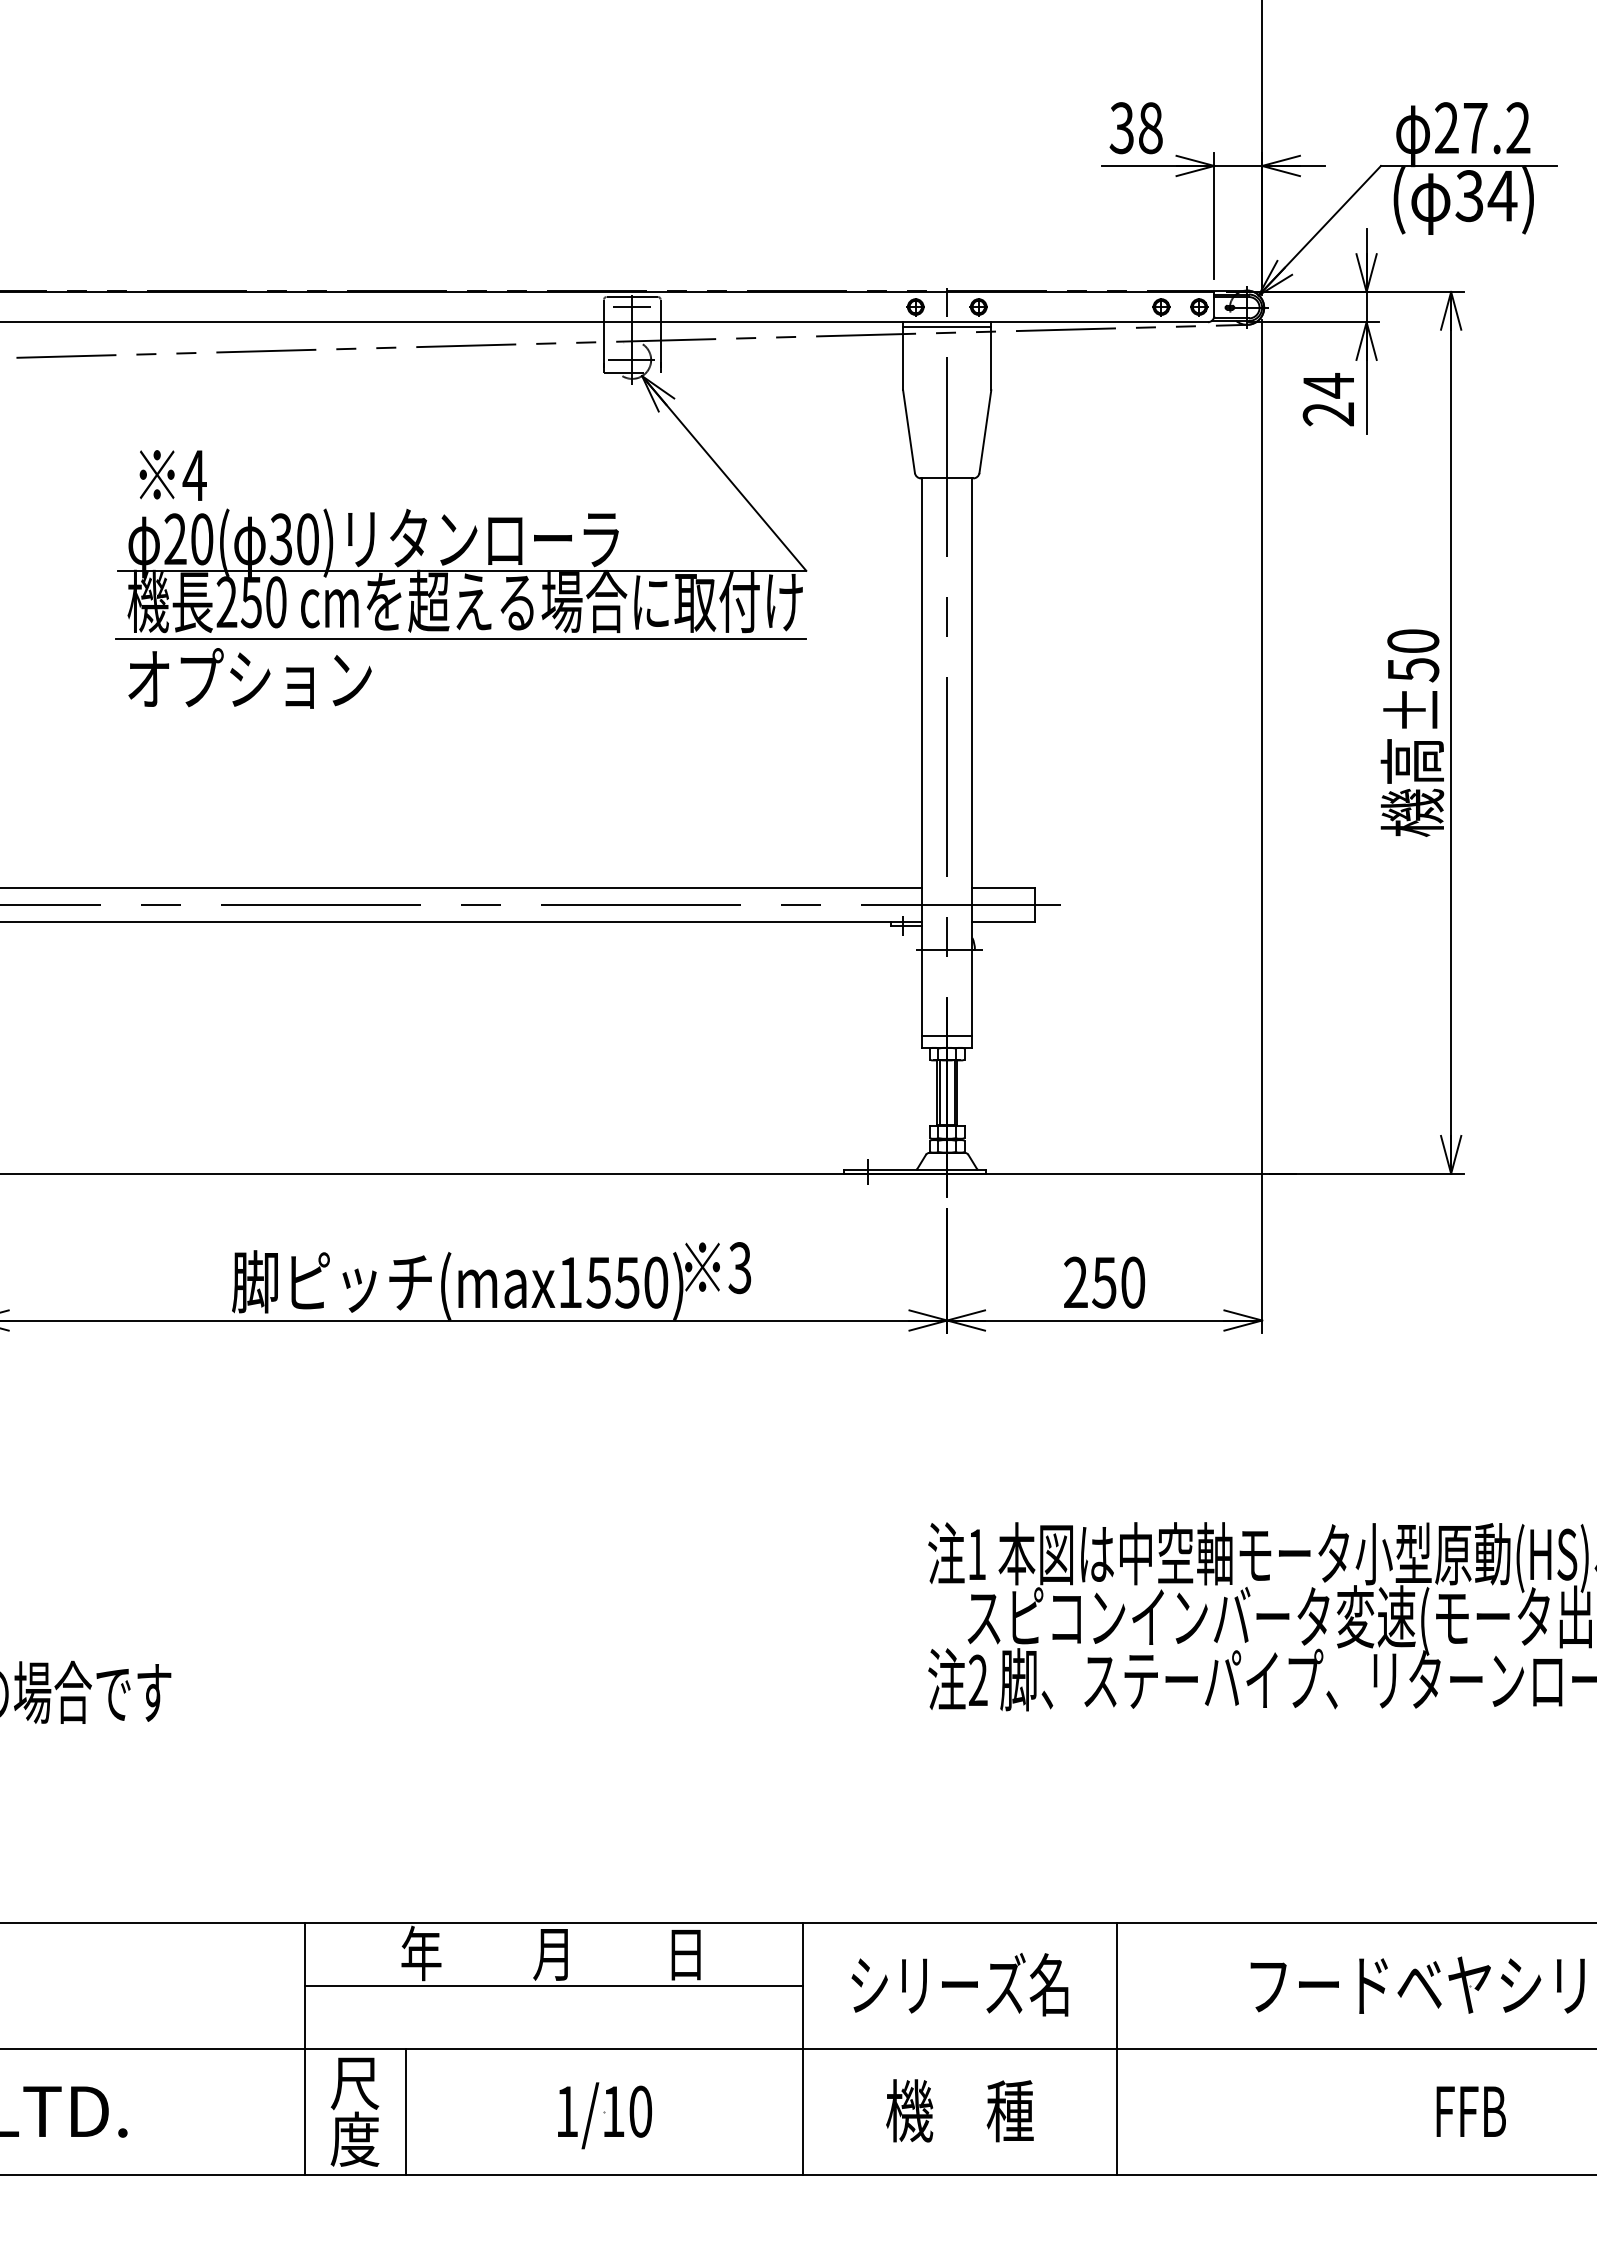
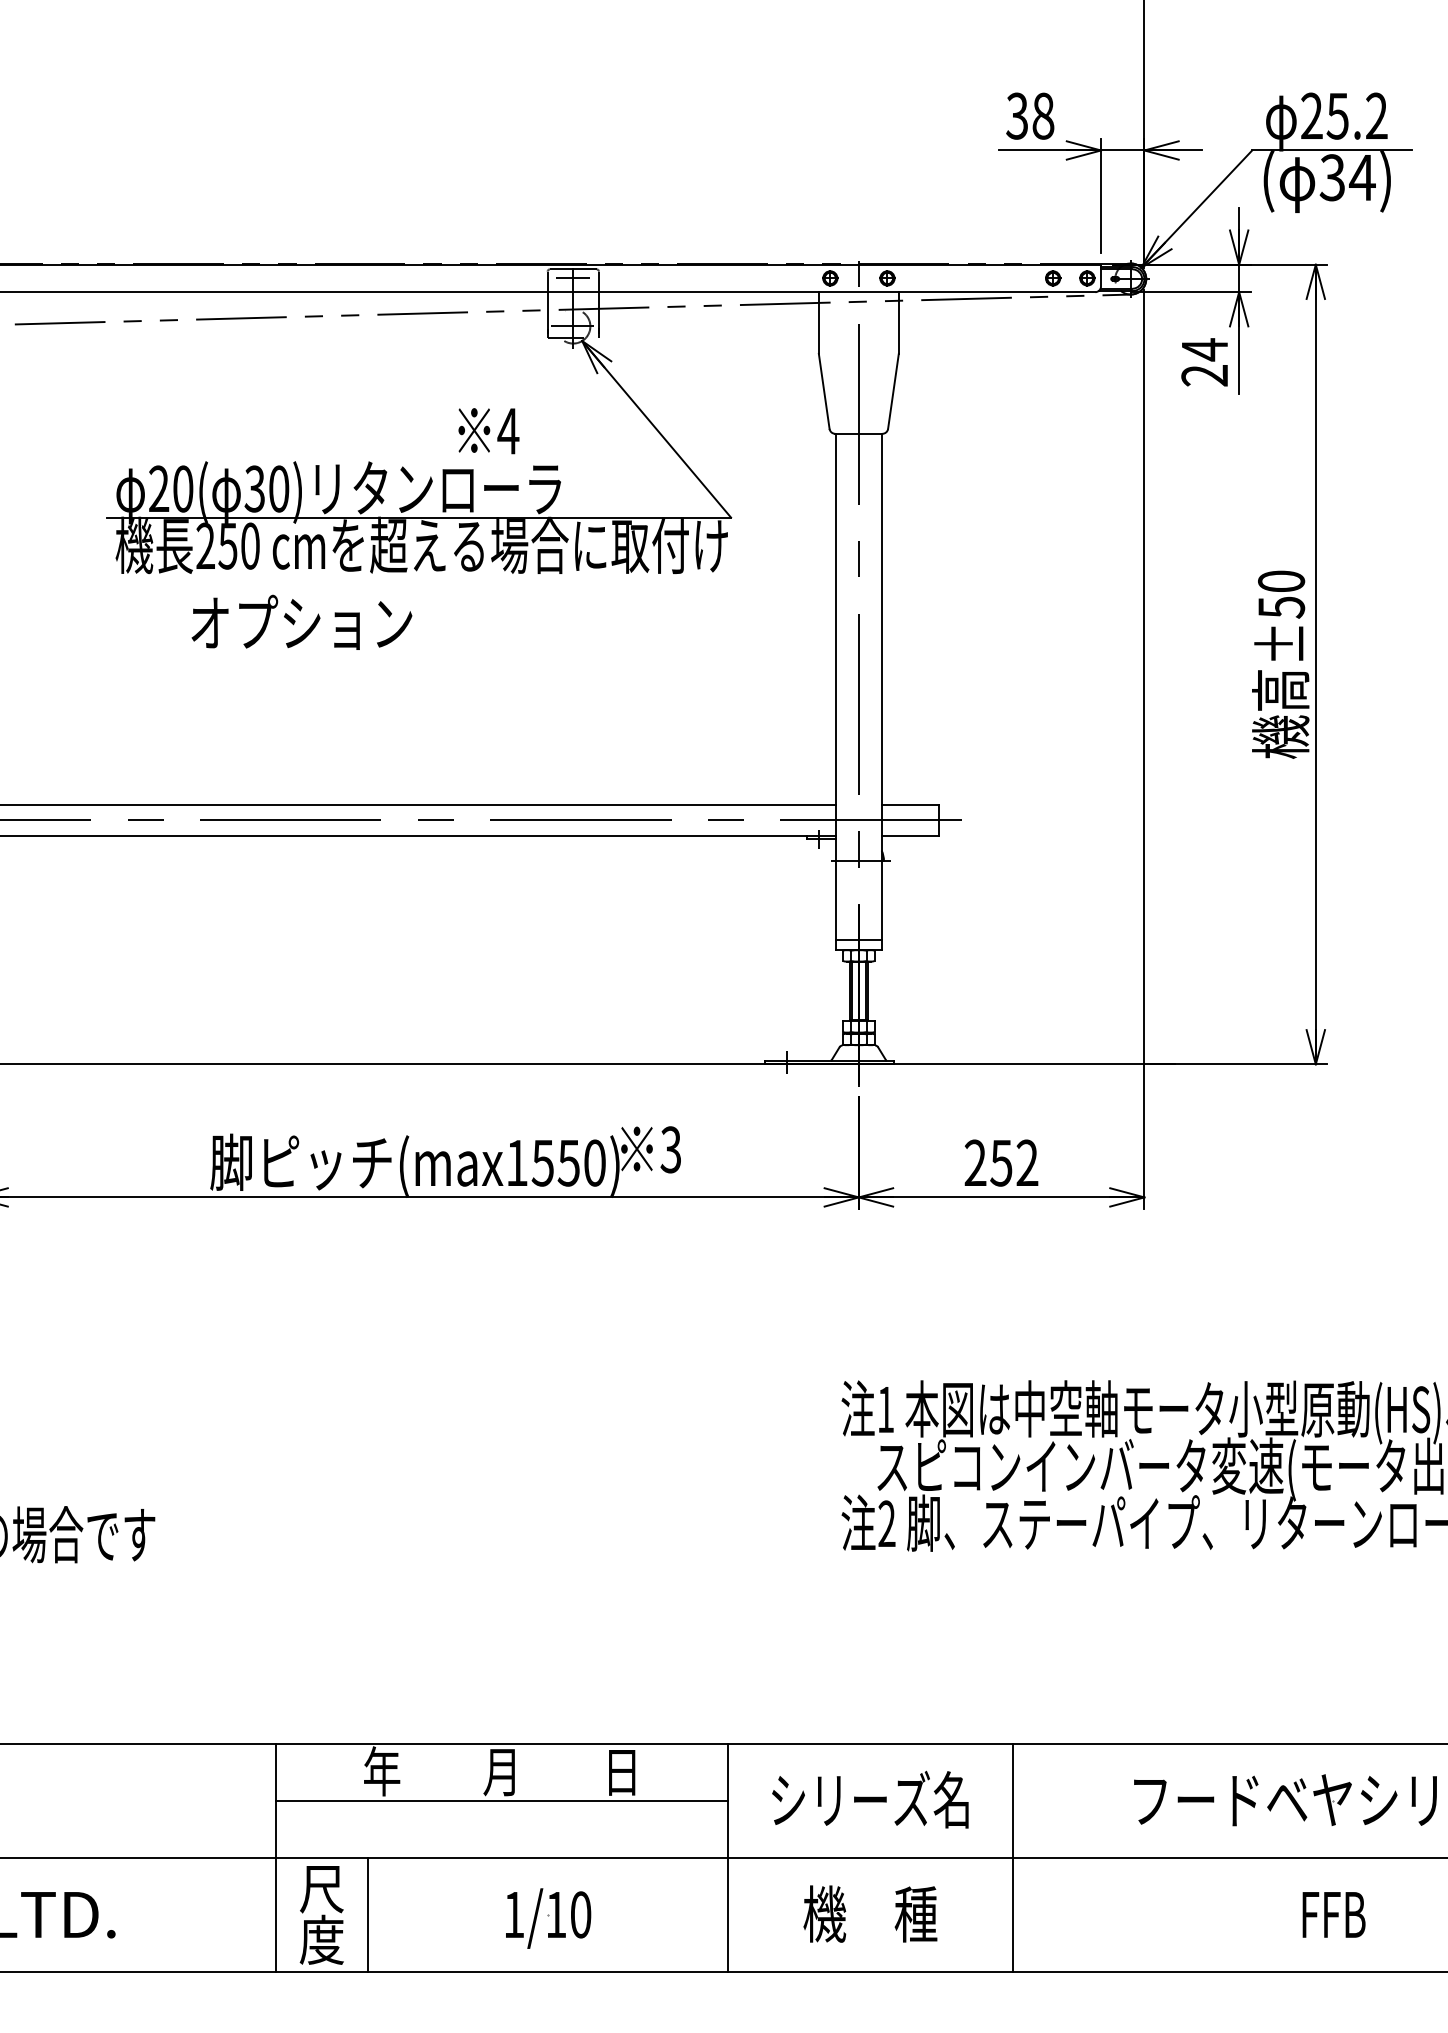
text: (1475, 128) -> (1337, 116), 27.2 -> 25.2
line: (947, 327) -> (859, 296), removed
text: (172, 475) -> (488, 431), moved
line: (460, 639) -> (417, 579), removed
text: (249, 678) -> (301, 622), moved
text: (1133, 1282) -> (1027, 1162), 250 -> 252

